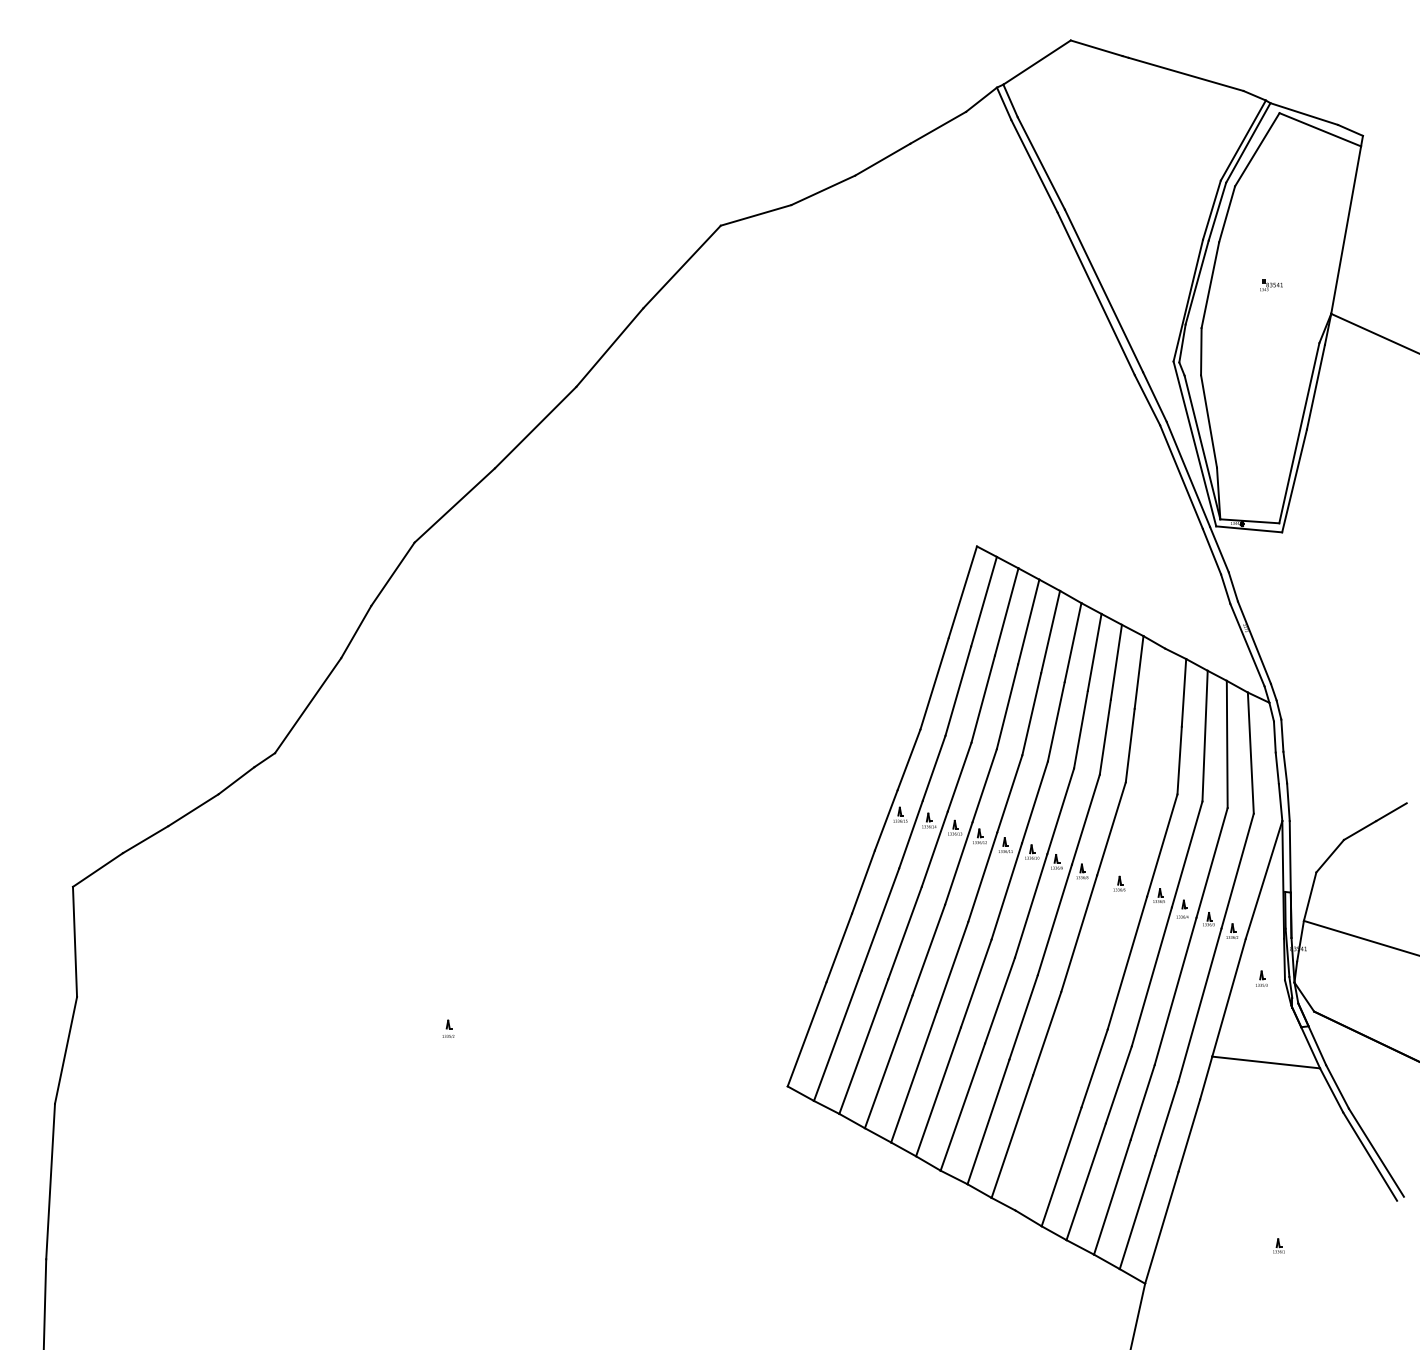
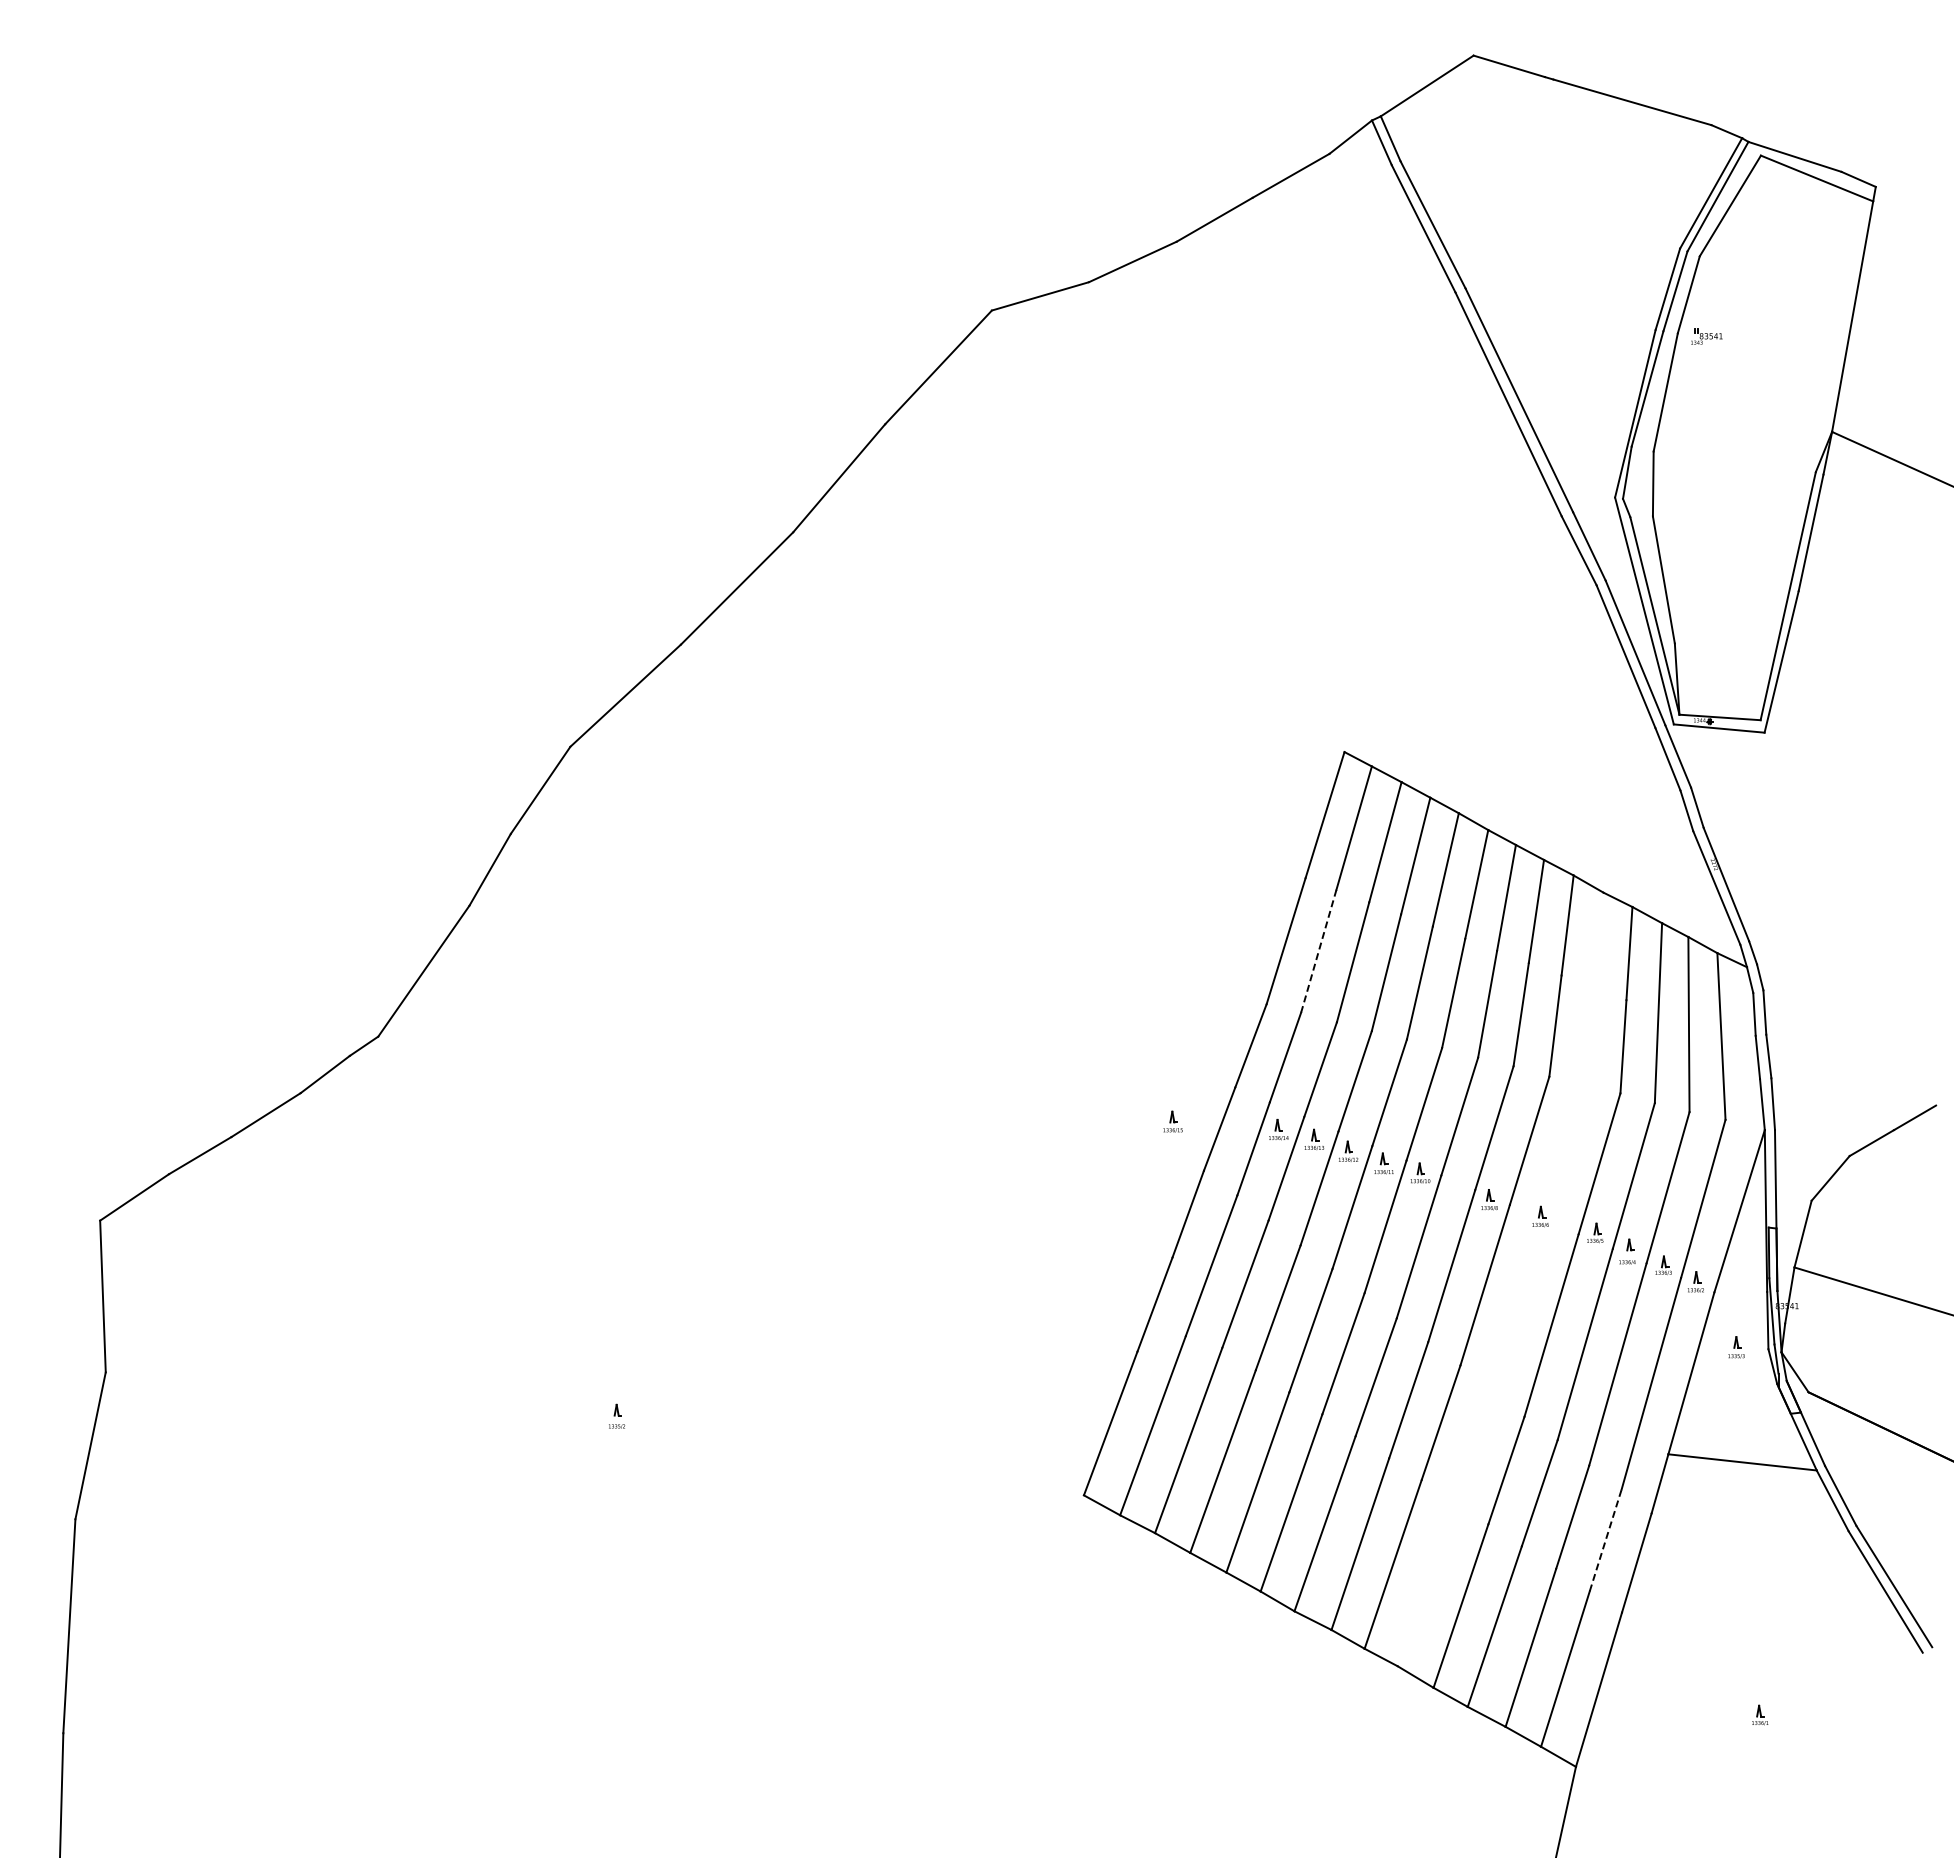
part: (1271, 285) -> (1706, 336), moved
line: (958, 691) -> (1318, 951), solid -> dashed
part: (899, 814) -> (1172, 1121), moved
part: (1056, 862) -> (1454, 1186), removed
line: (1166, 1118) -> (1605, 1539), solid -> dashed

